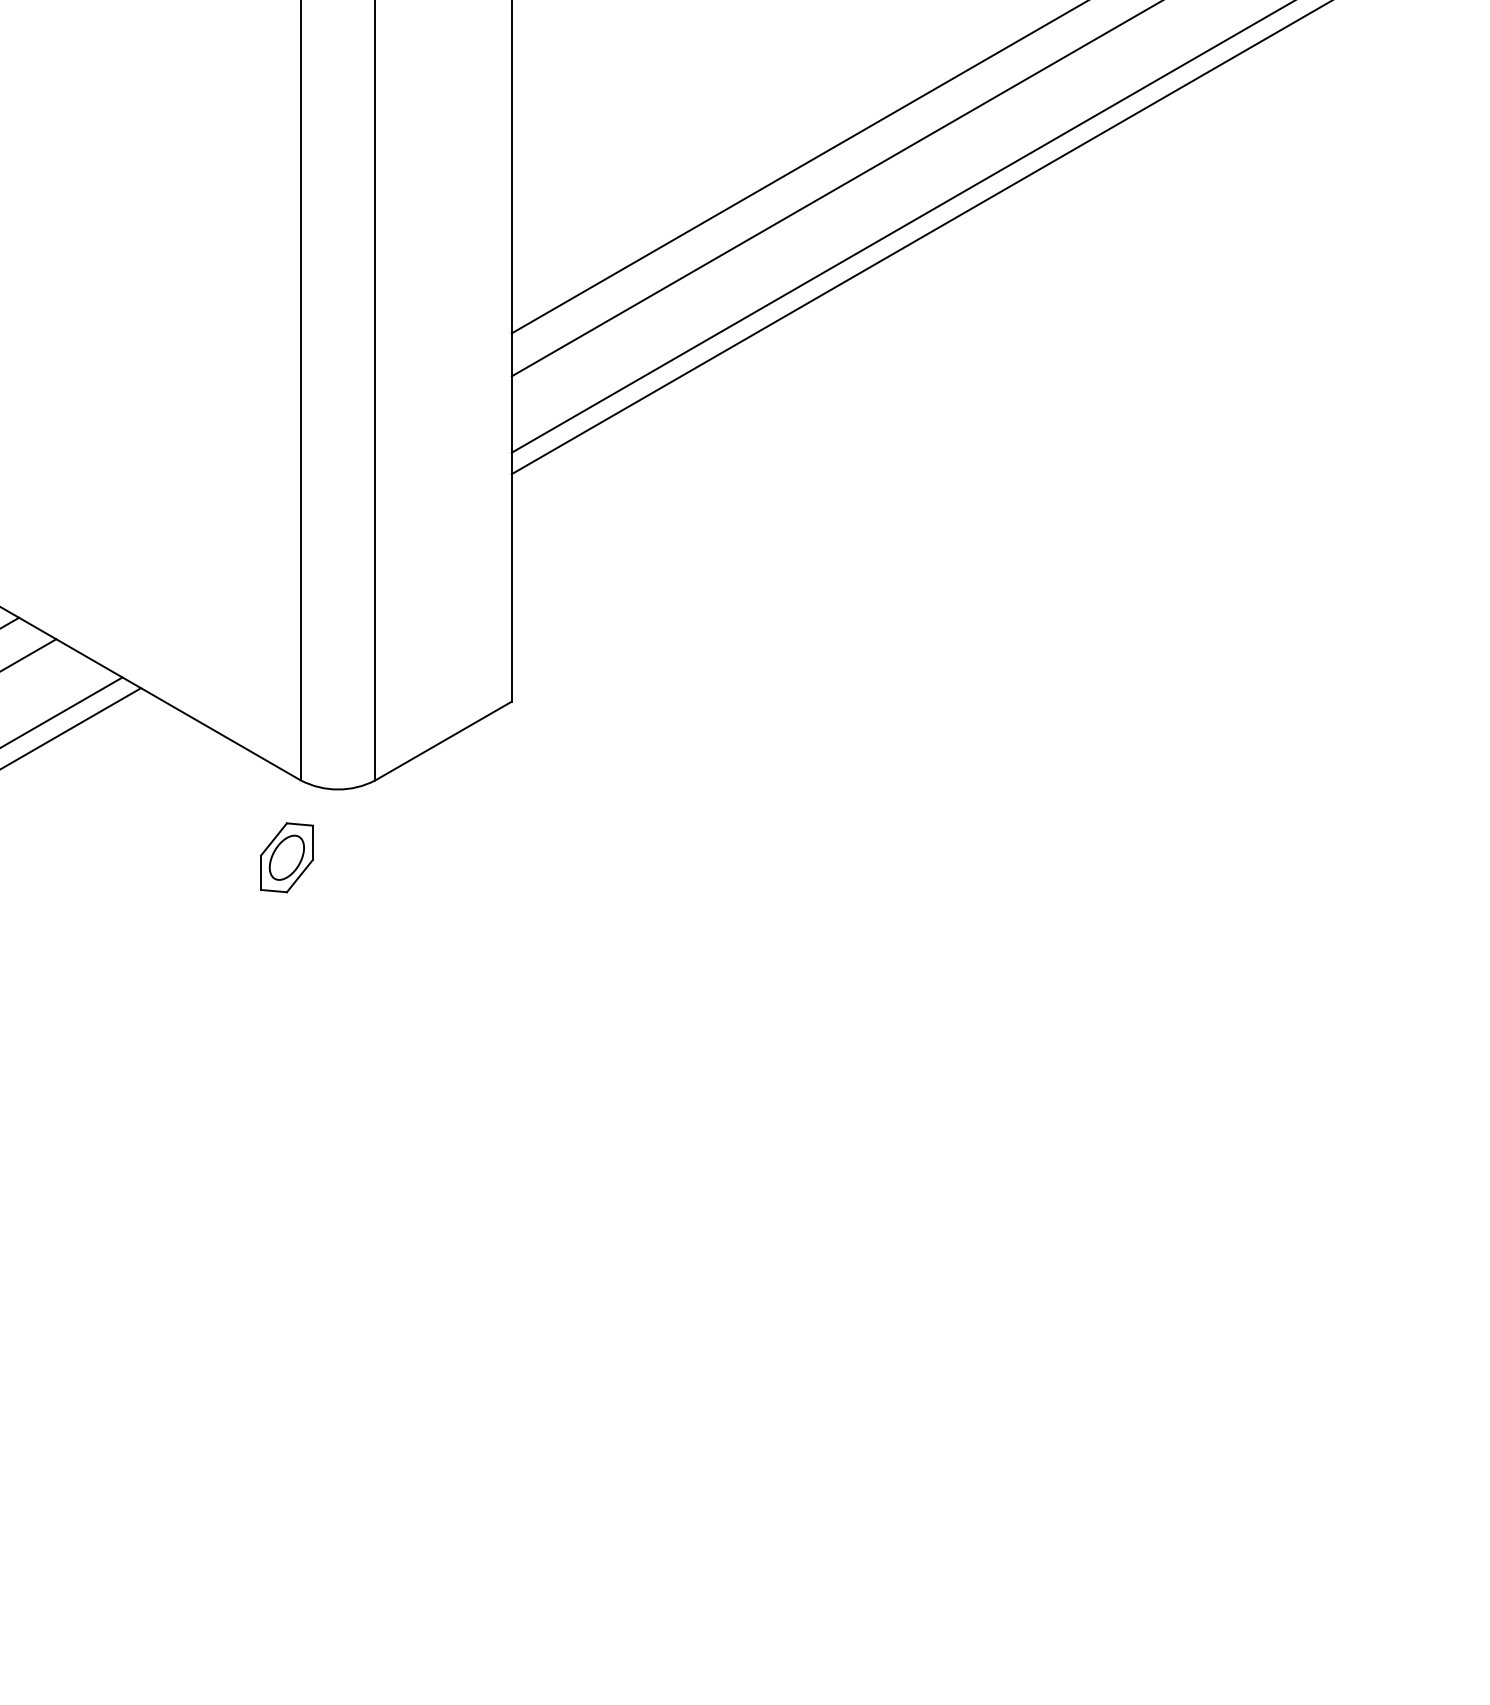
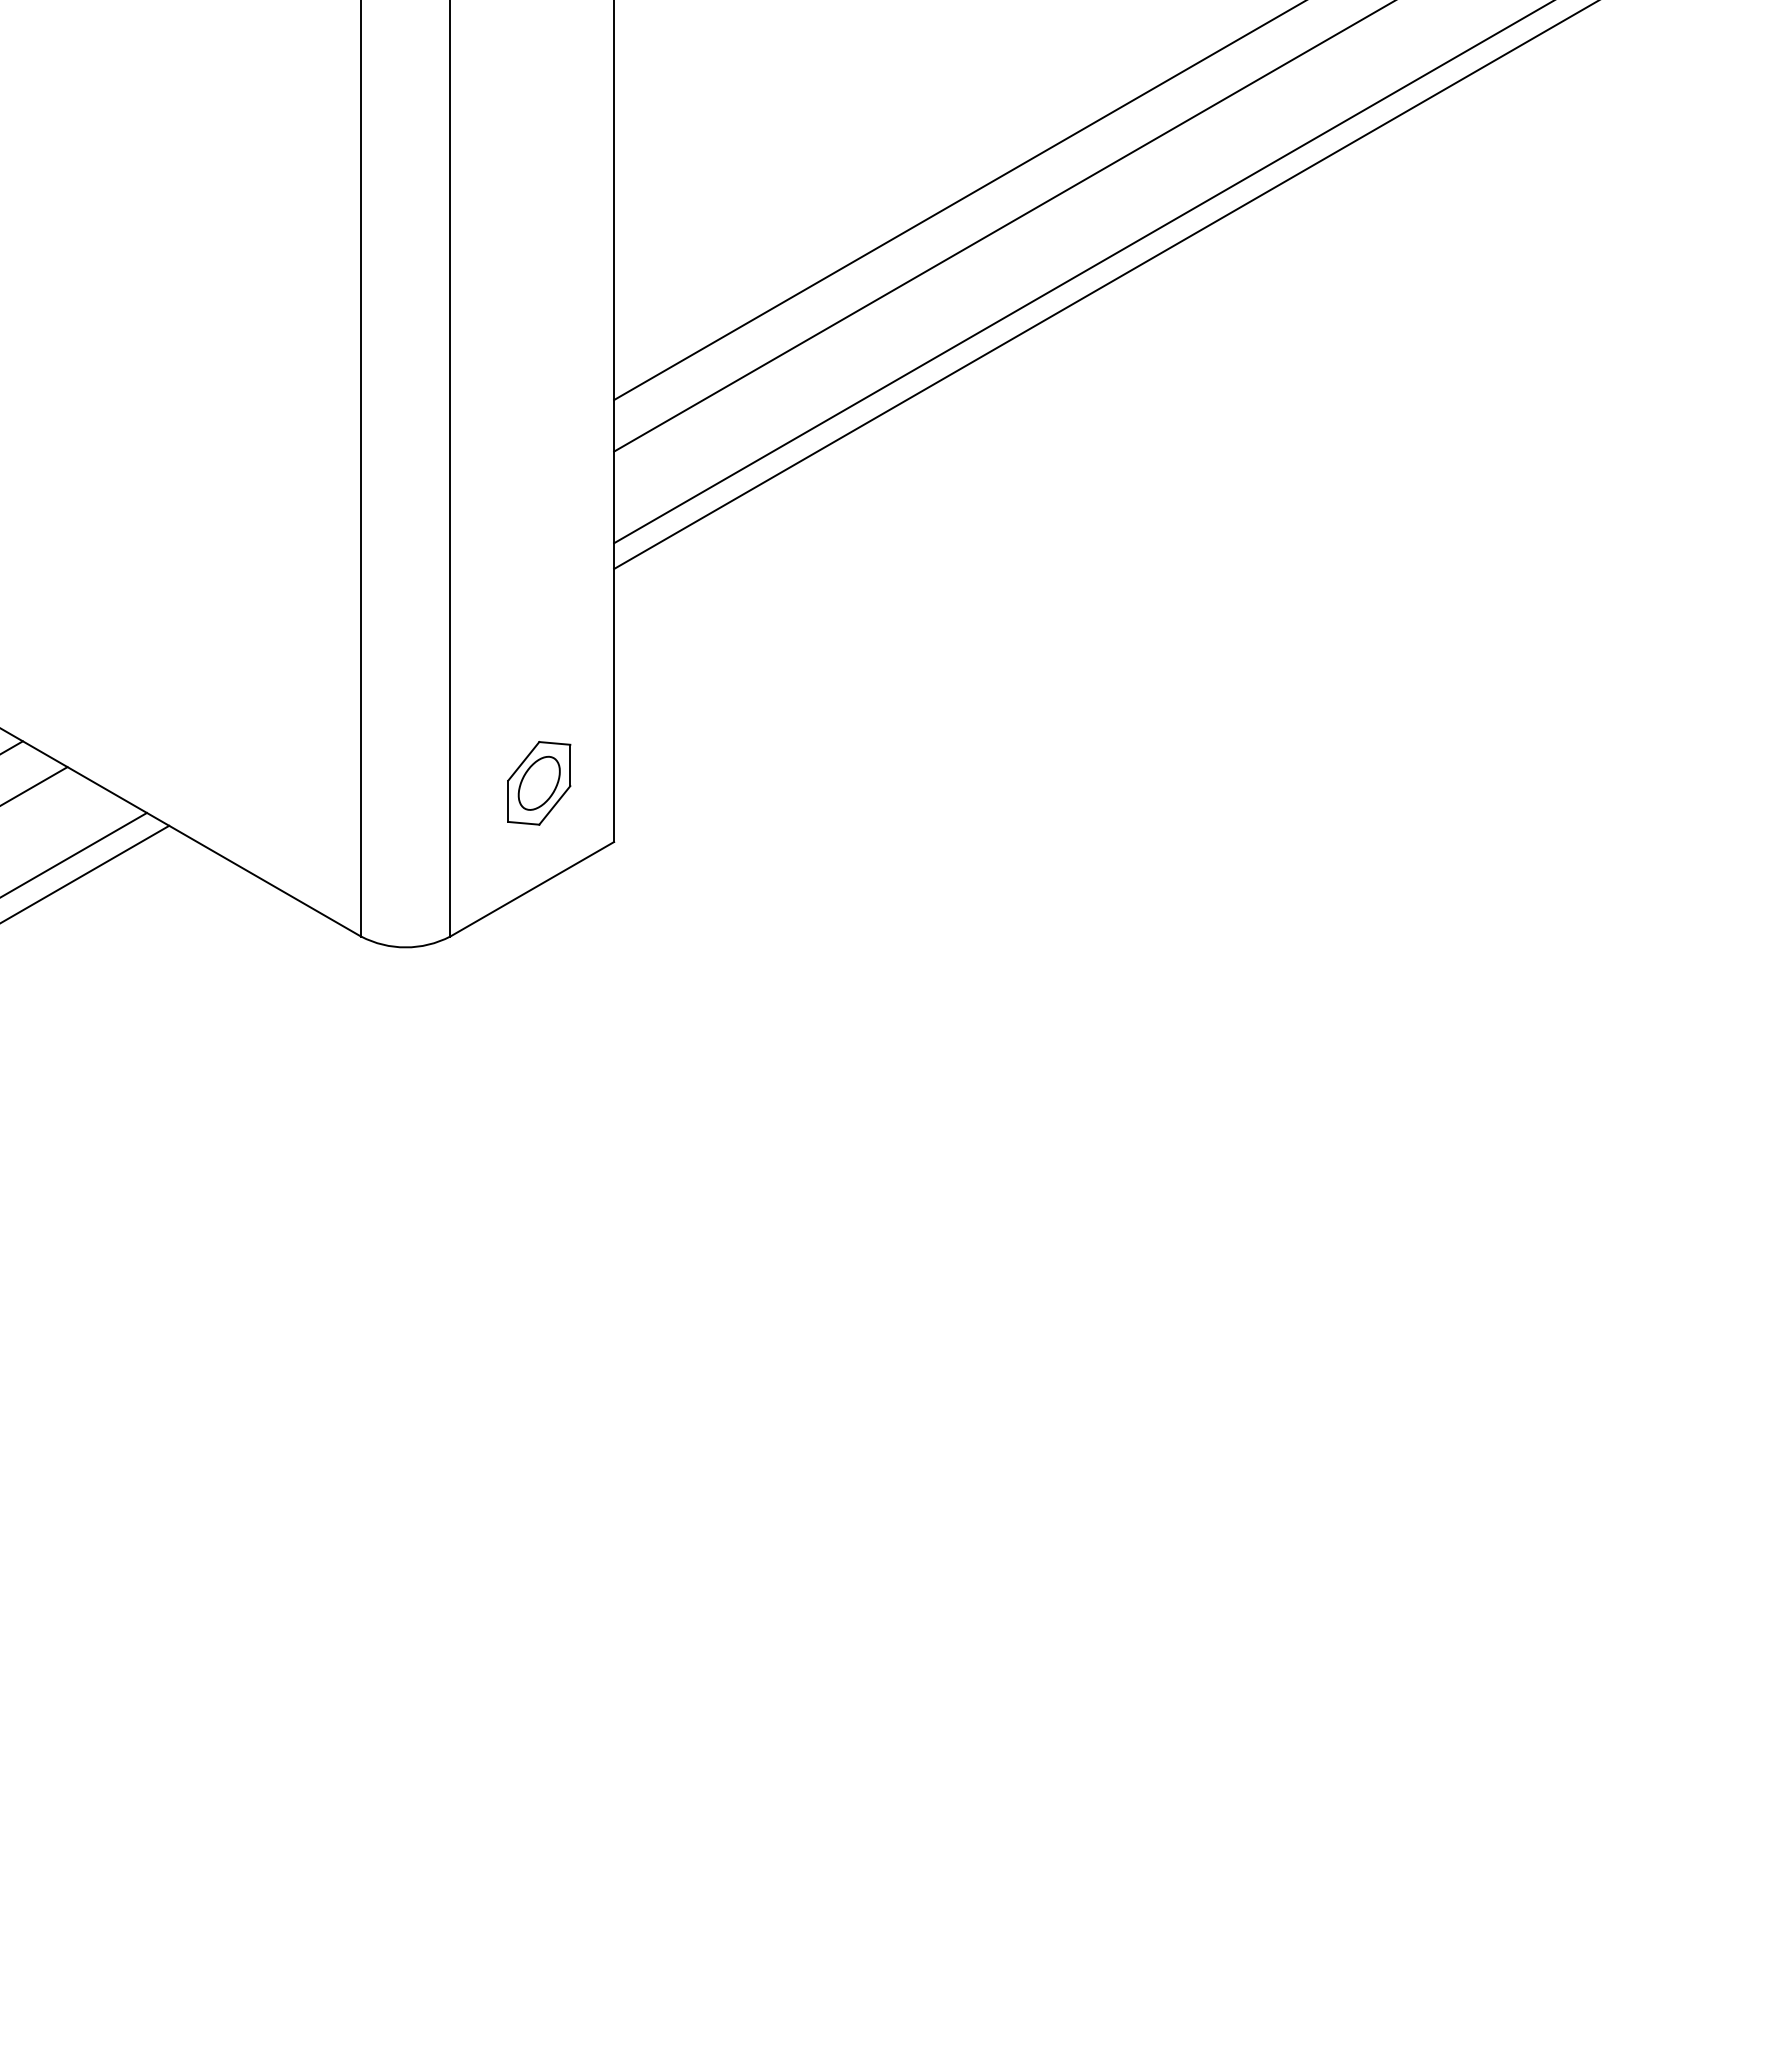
part: (287, 857) -> (539, 783), moved

